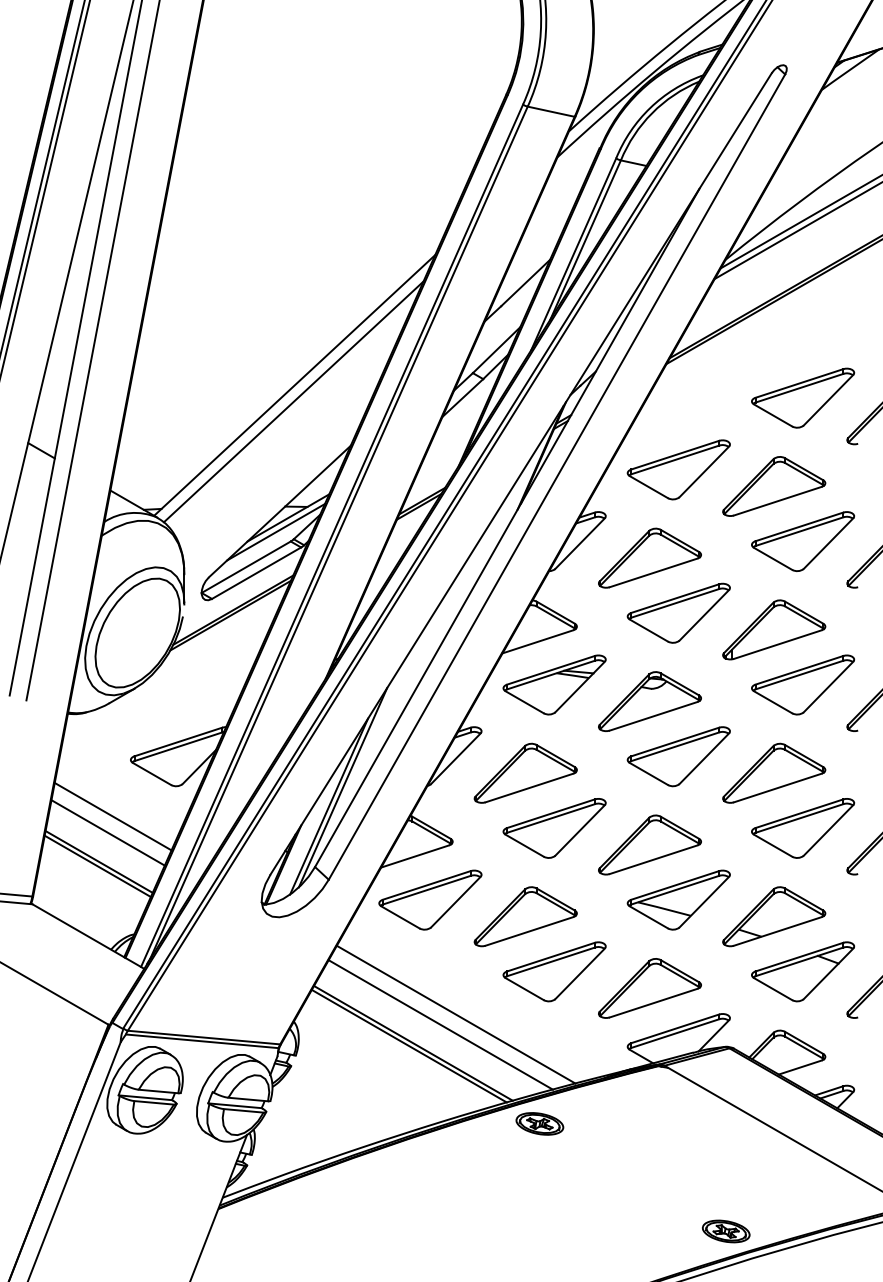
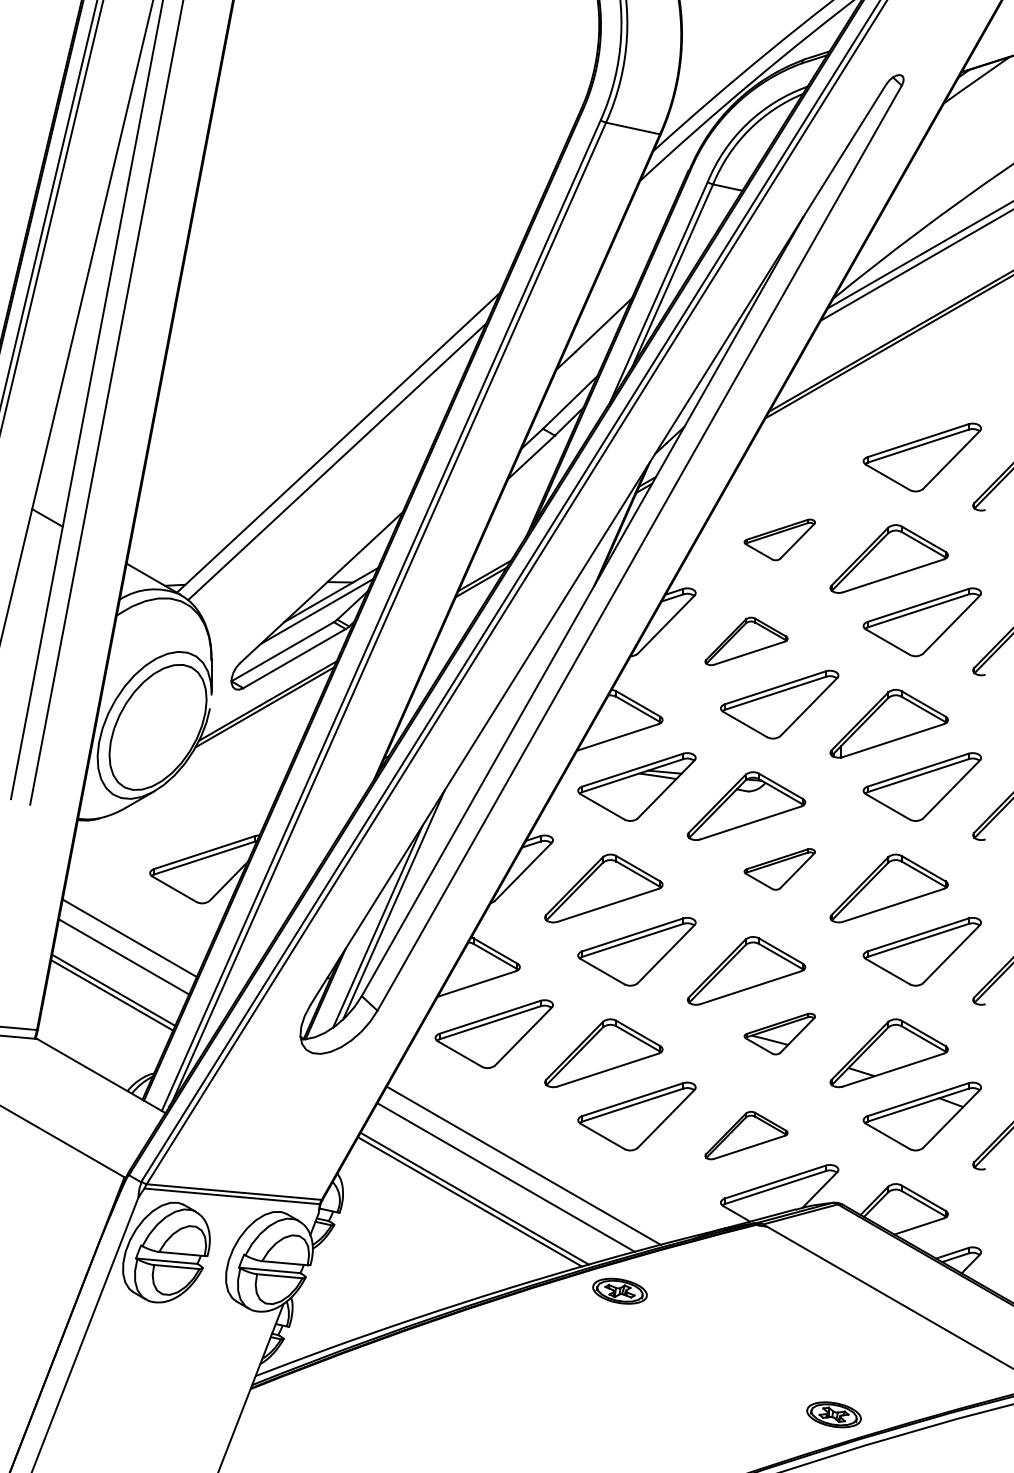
part: (678, 469) -> (779, 539), size x0.6
part: (649, 558) -> (746, 641), size x0.7
part: (678, 756) -> (779, 869), size x0.6
part: (678, 899) -> (779, 1033), size x0.6
part: (649, 988) -> (746, 1135), size x0.7

